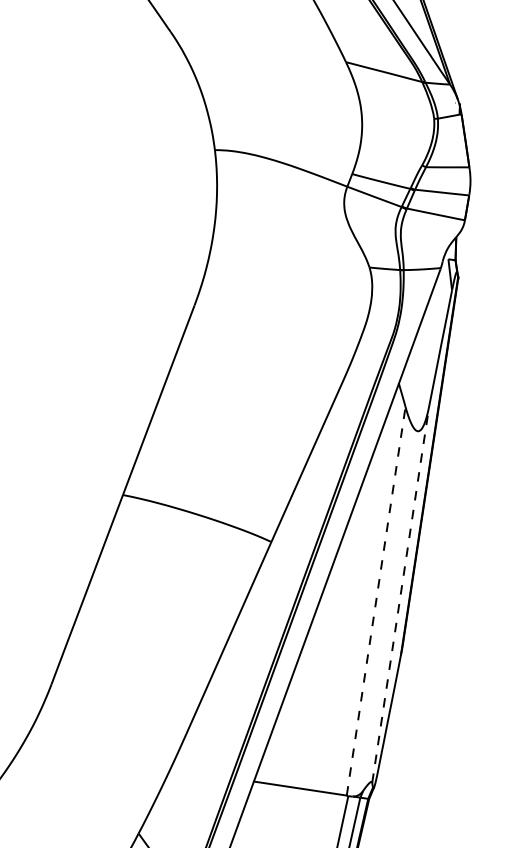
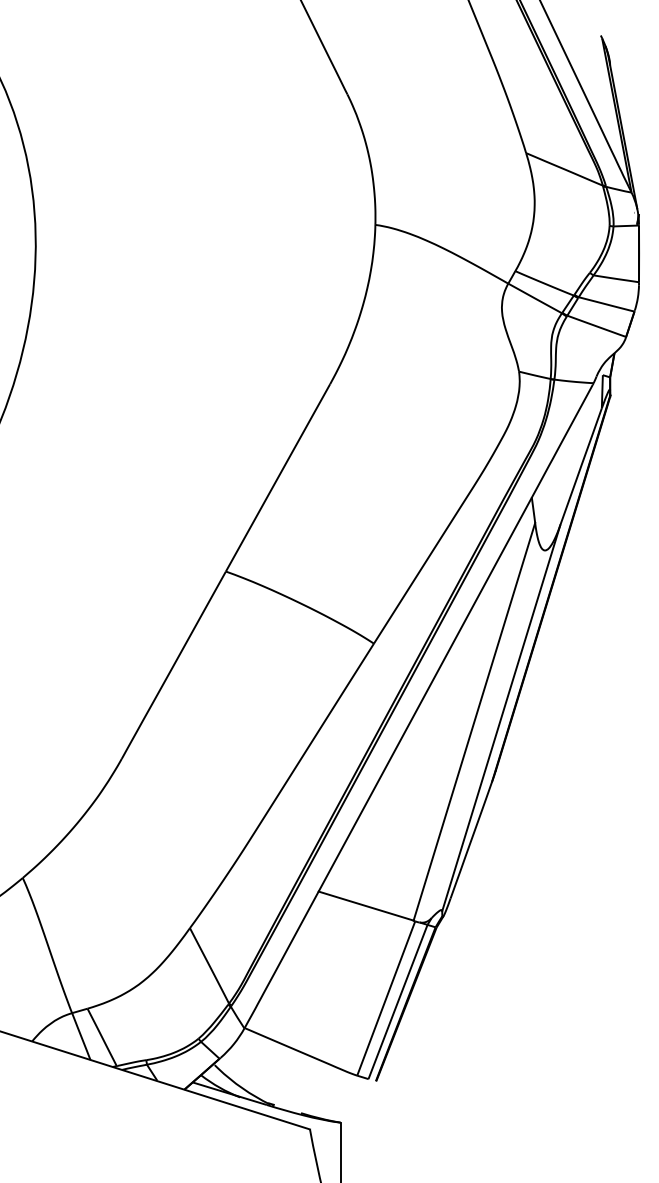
line: (401, 594) -> (501, 718), dashed -> solid
line: (376, 600) -> (474, 721), dashed -> solid

